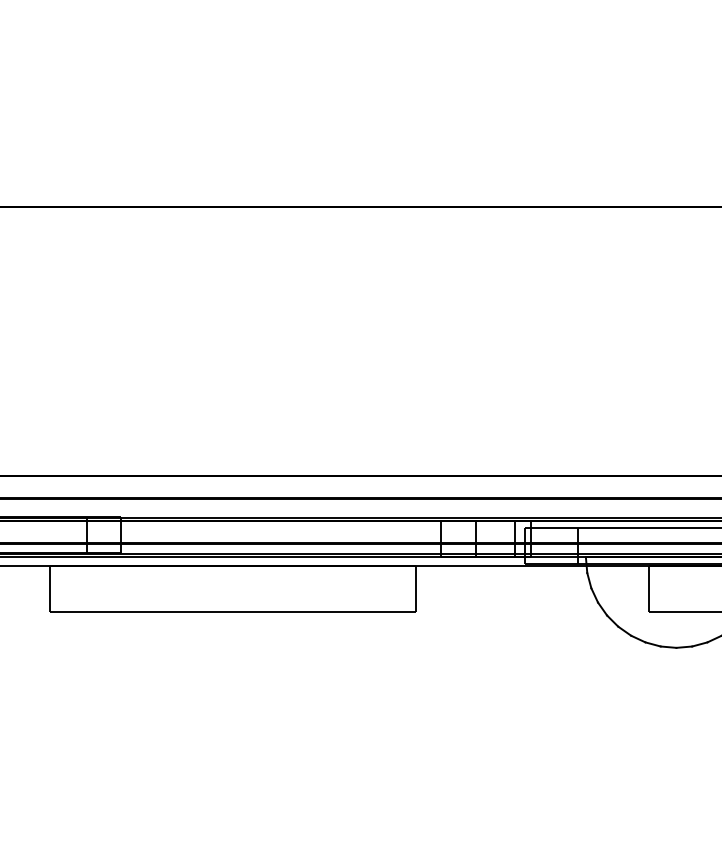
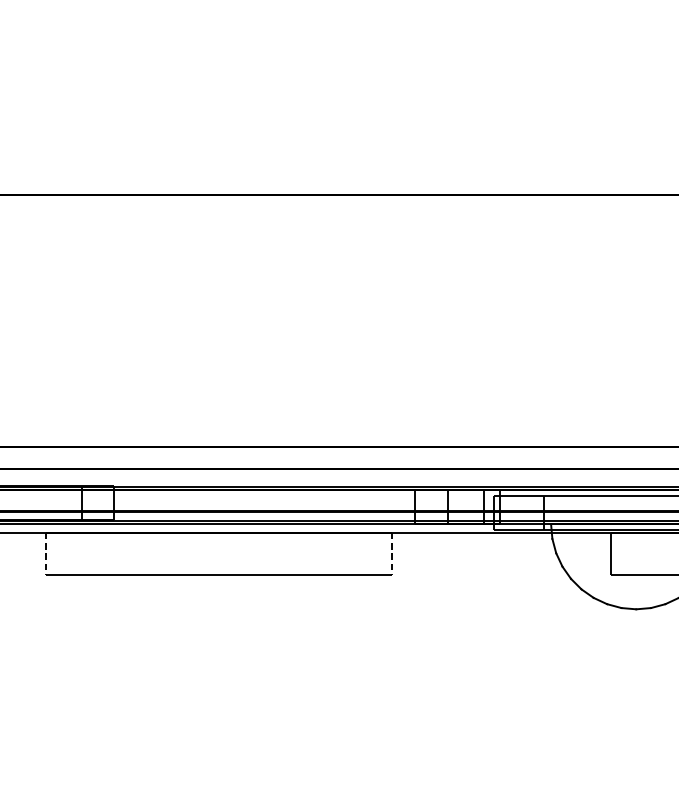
line: (49, 589) -> (46, 554), solid -> dashed
line: (416, 589) -> (391, 554), solid -> dashed

